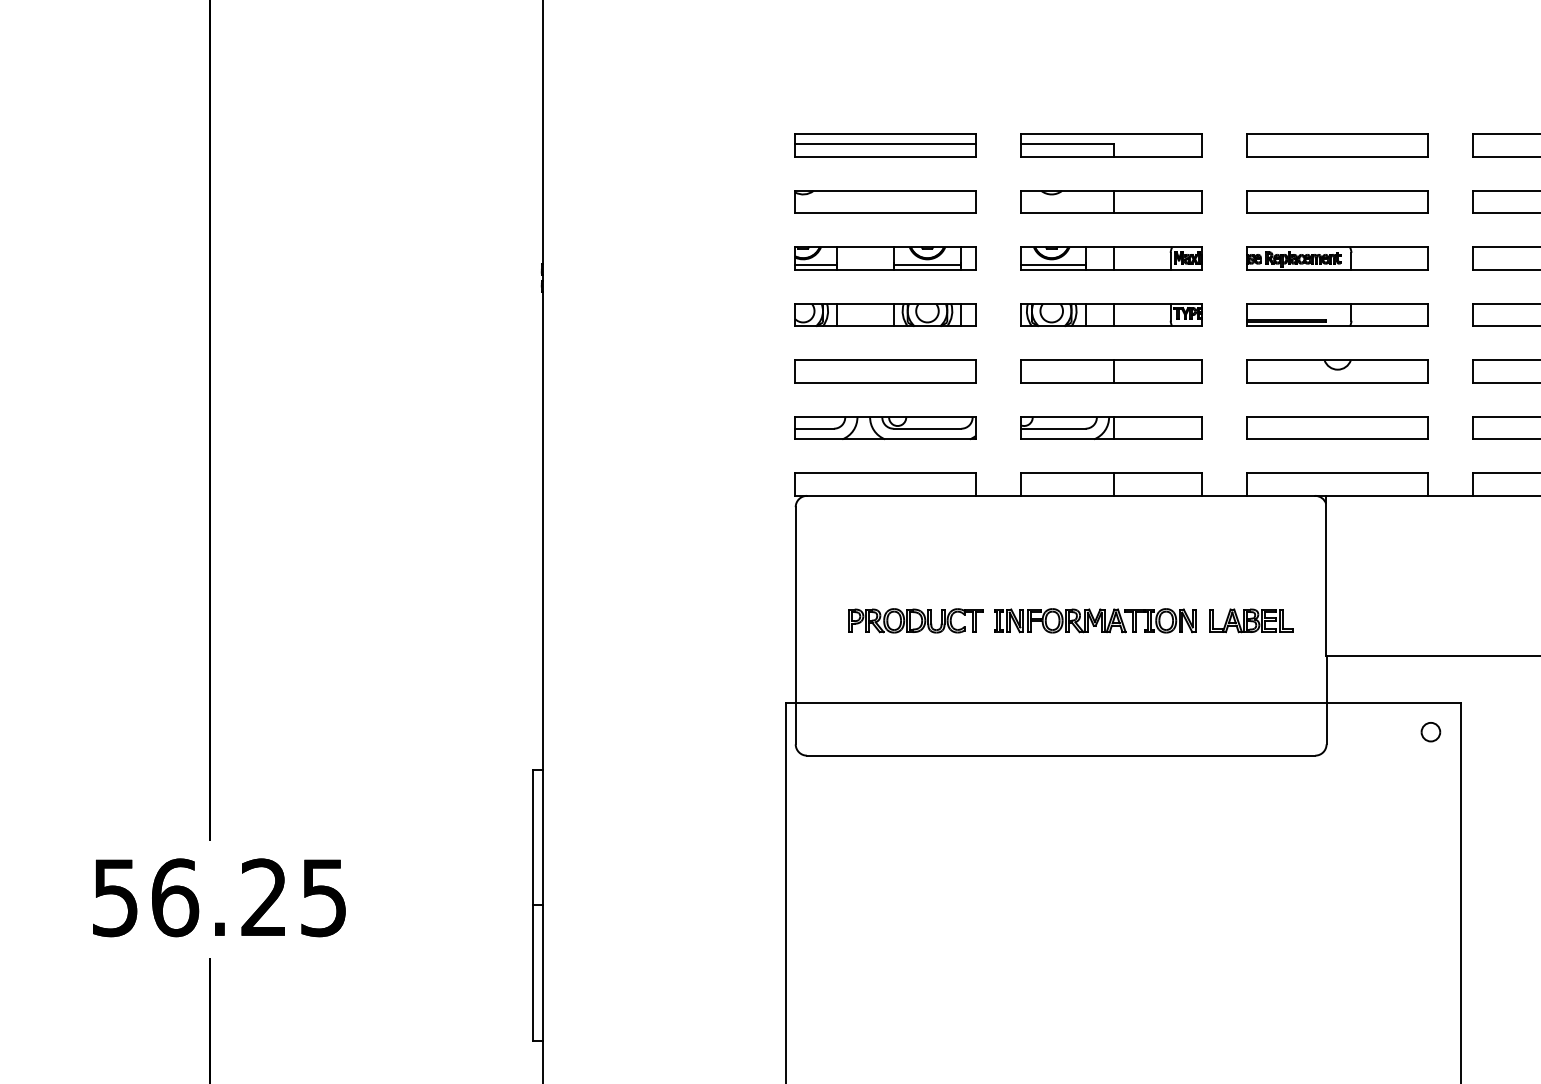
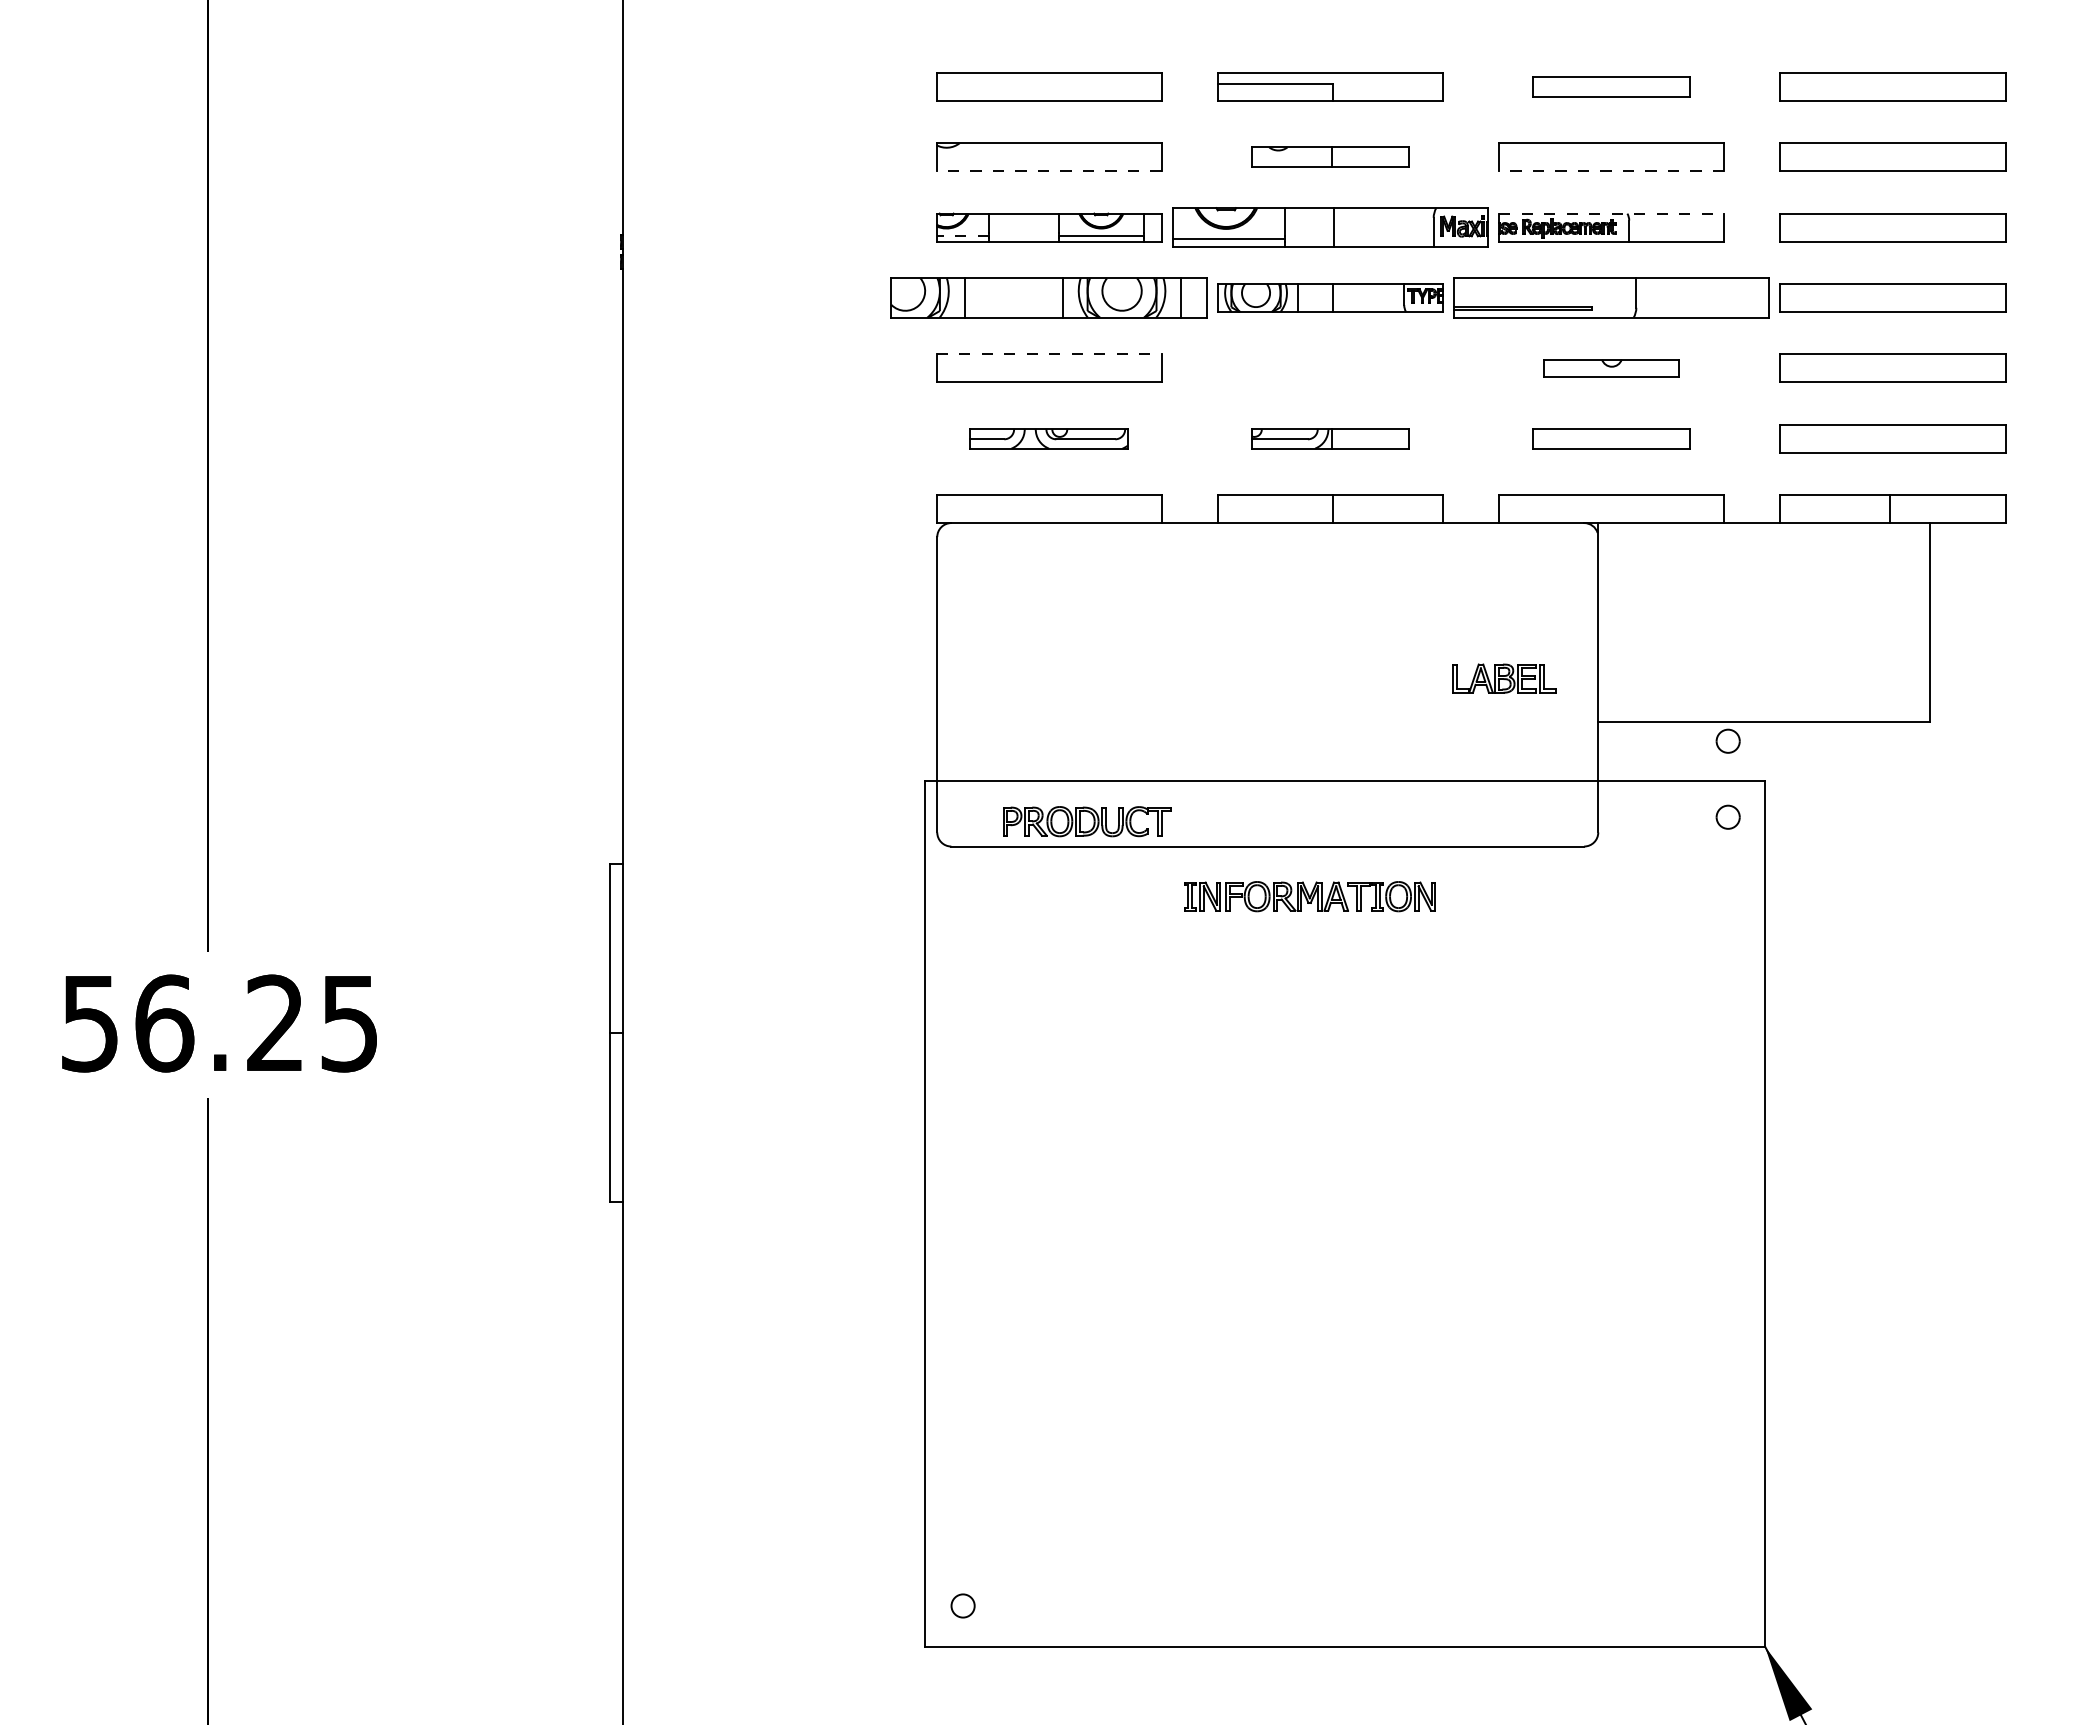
line: (885, 143) -> (1048, 84), removed
part: (1337, 145) -> (1611, 86), size x0.7
part: (1111, 201) -> (1330, 156), size x0.7
line: (885, 213) -> (1049, 171), solid -> dashed
line: (1337, 213) -> (1611, 171), solid -> dashed
line: (1337, 247) -> (1611, 213), solid -> dashed
part: (1111, 258) -> (1330, 227), size x1.4
line: (815, 264) -> (962, 235), solid -> dashed
part: (885, 314) -> (1049, 297), size x1.4
part: (1337, 314) -> (1611, 297), size x1.4
line: (885, 360) -> (1049, 354), solid -> dashed
part: (1111, 370) -> (1330, 367), removed
part: (1337, 370) -> (1611, 367), size x0.6
part: (885, 427) -> (1049, 438), size x0.7
part: (1111, 427) -> (1330, 438), size x0.7
part: (1337, 427) -> (1611, 438), size x0.7
part: (916, 620) -> (1087, 821), moved
part: (1094, 620) -> (1309, 896), moved
part: (1430, 670) -> (1727, 740), added

